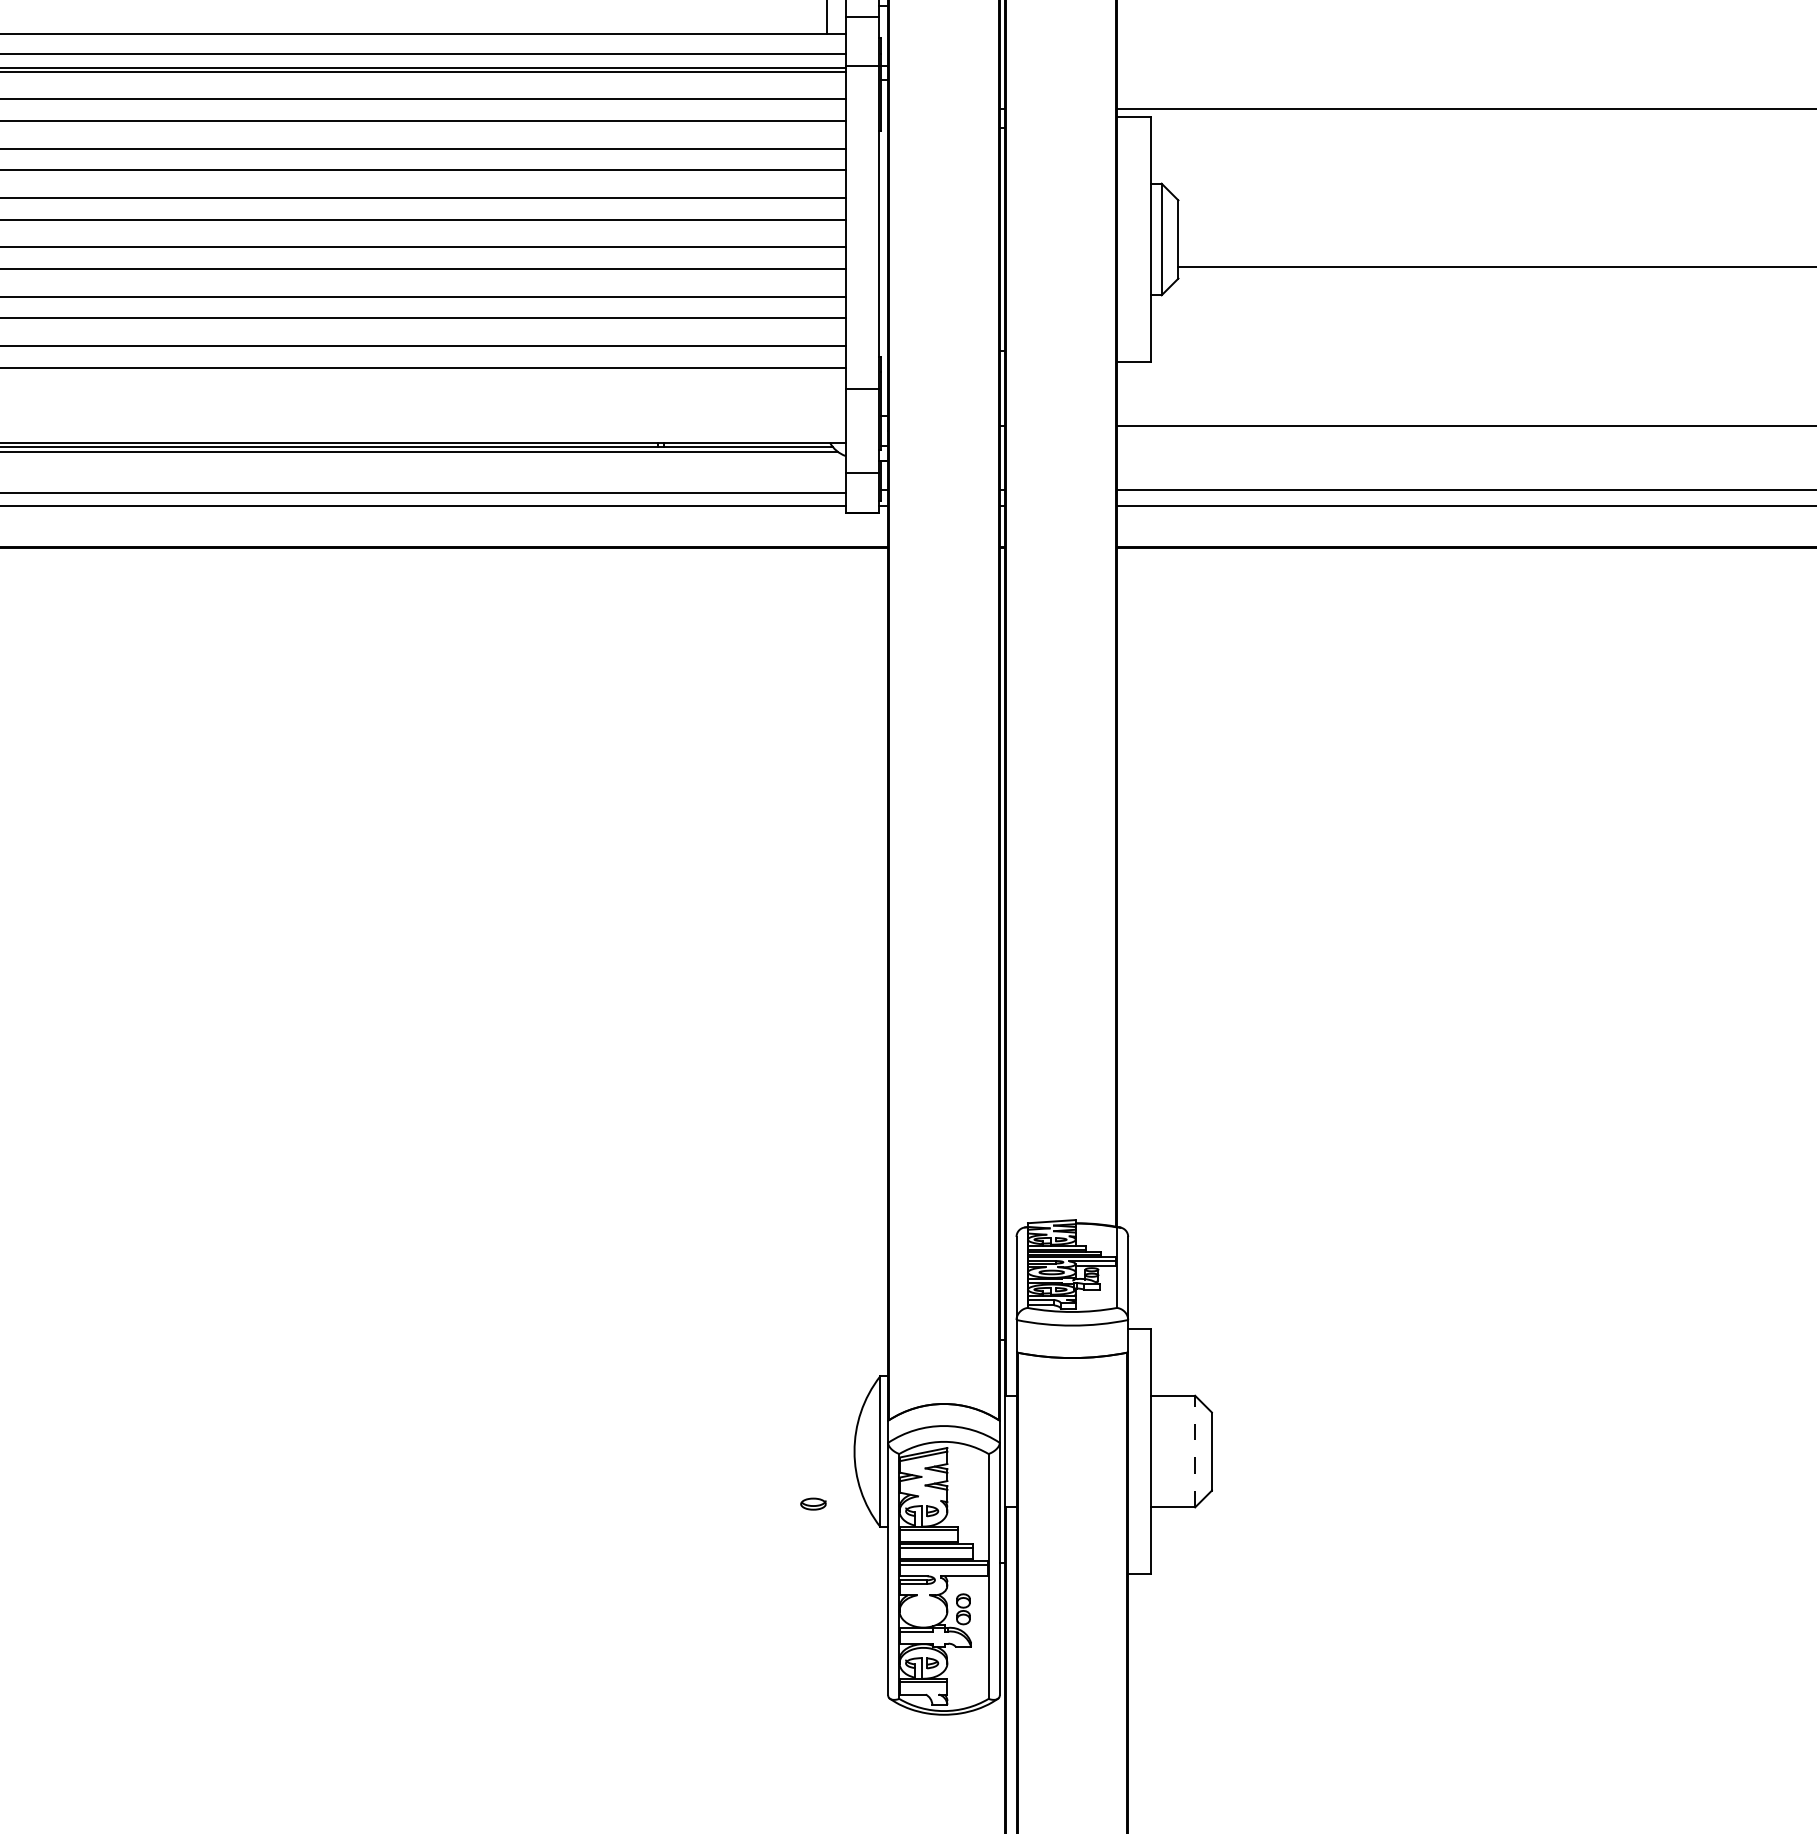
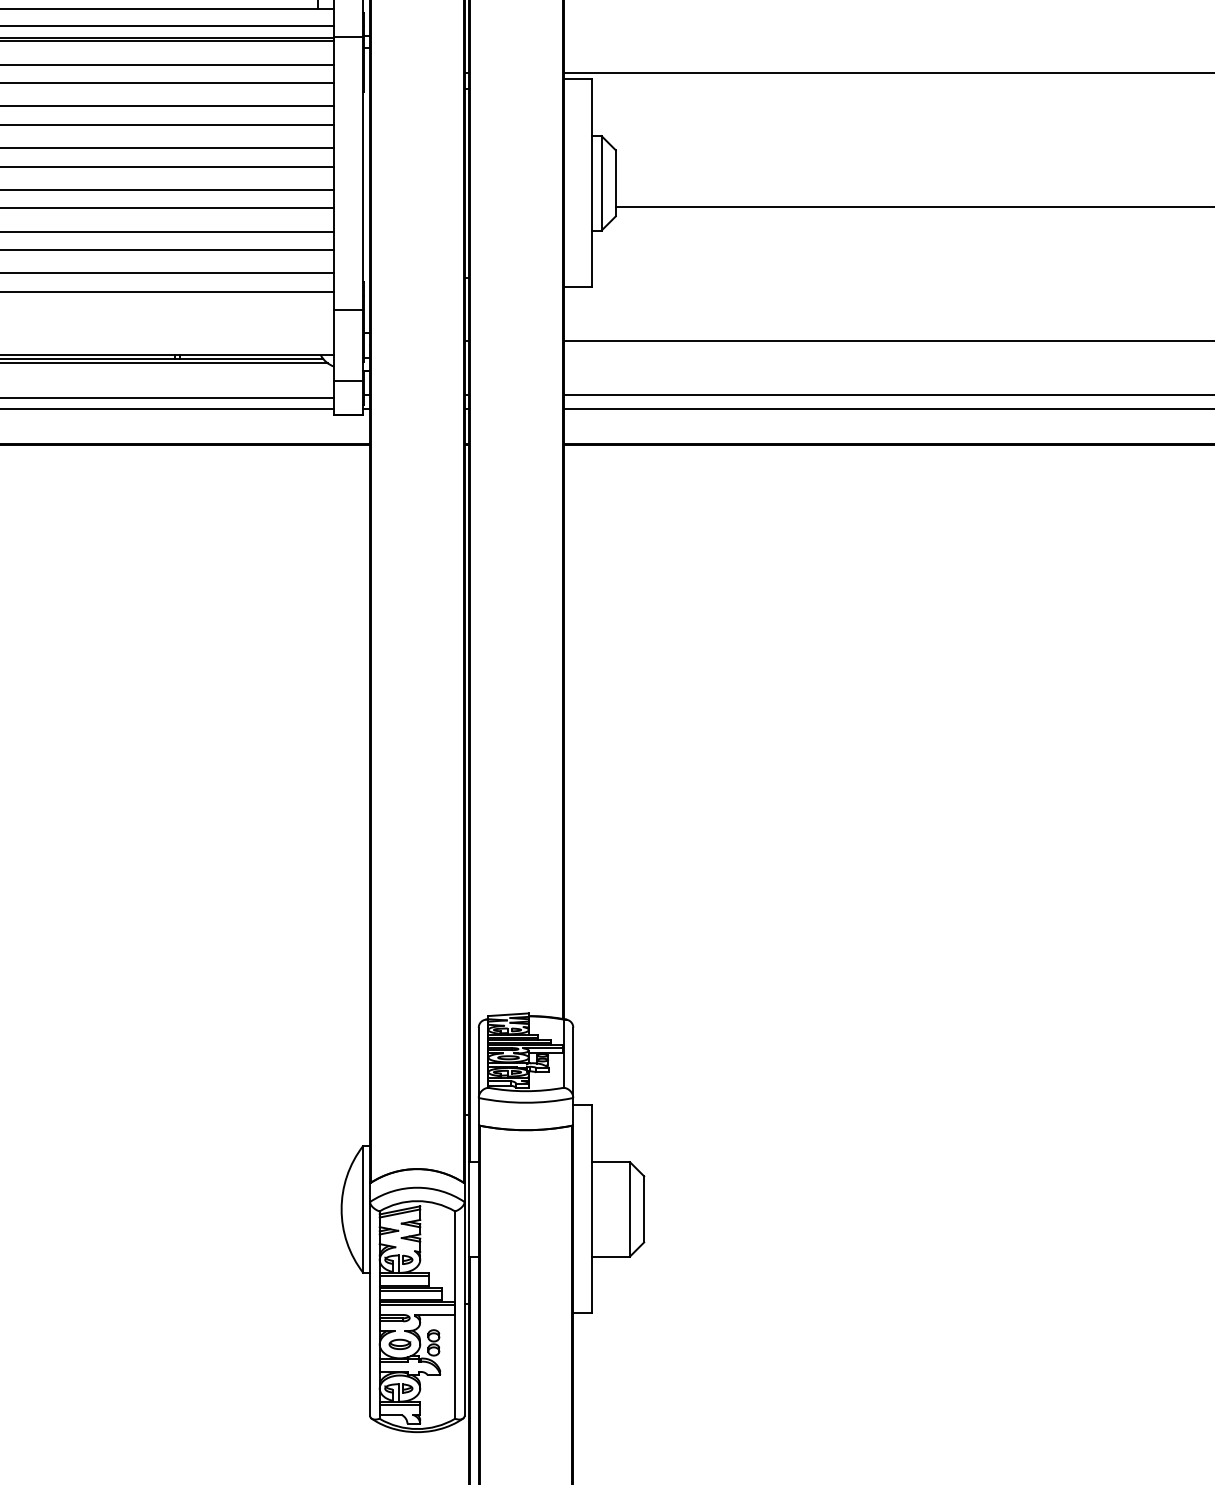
line: (1195, 1451) -> (630, 1209), dashed -> solid
part: (813, 1503) -> (400, 1343), moved

